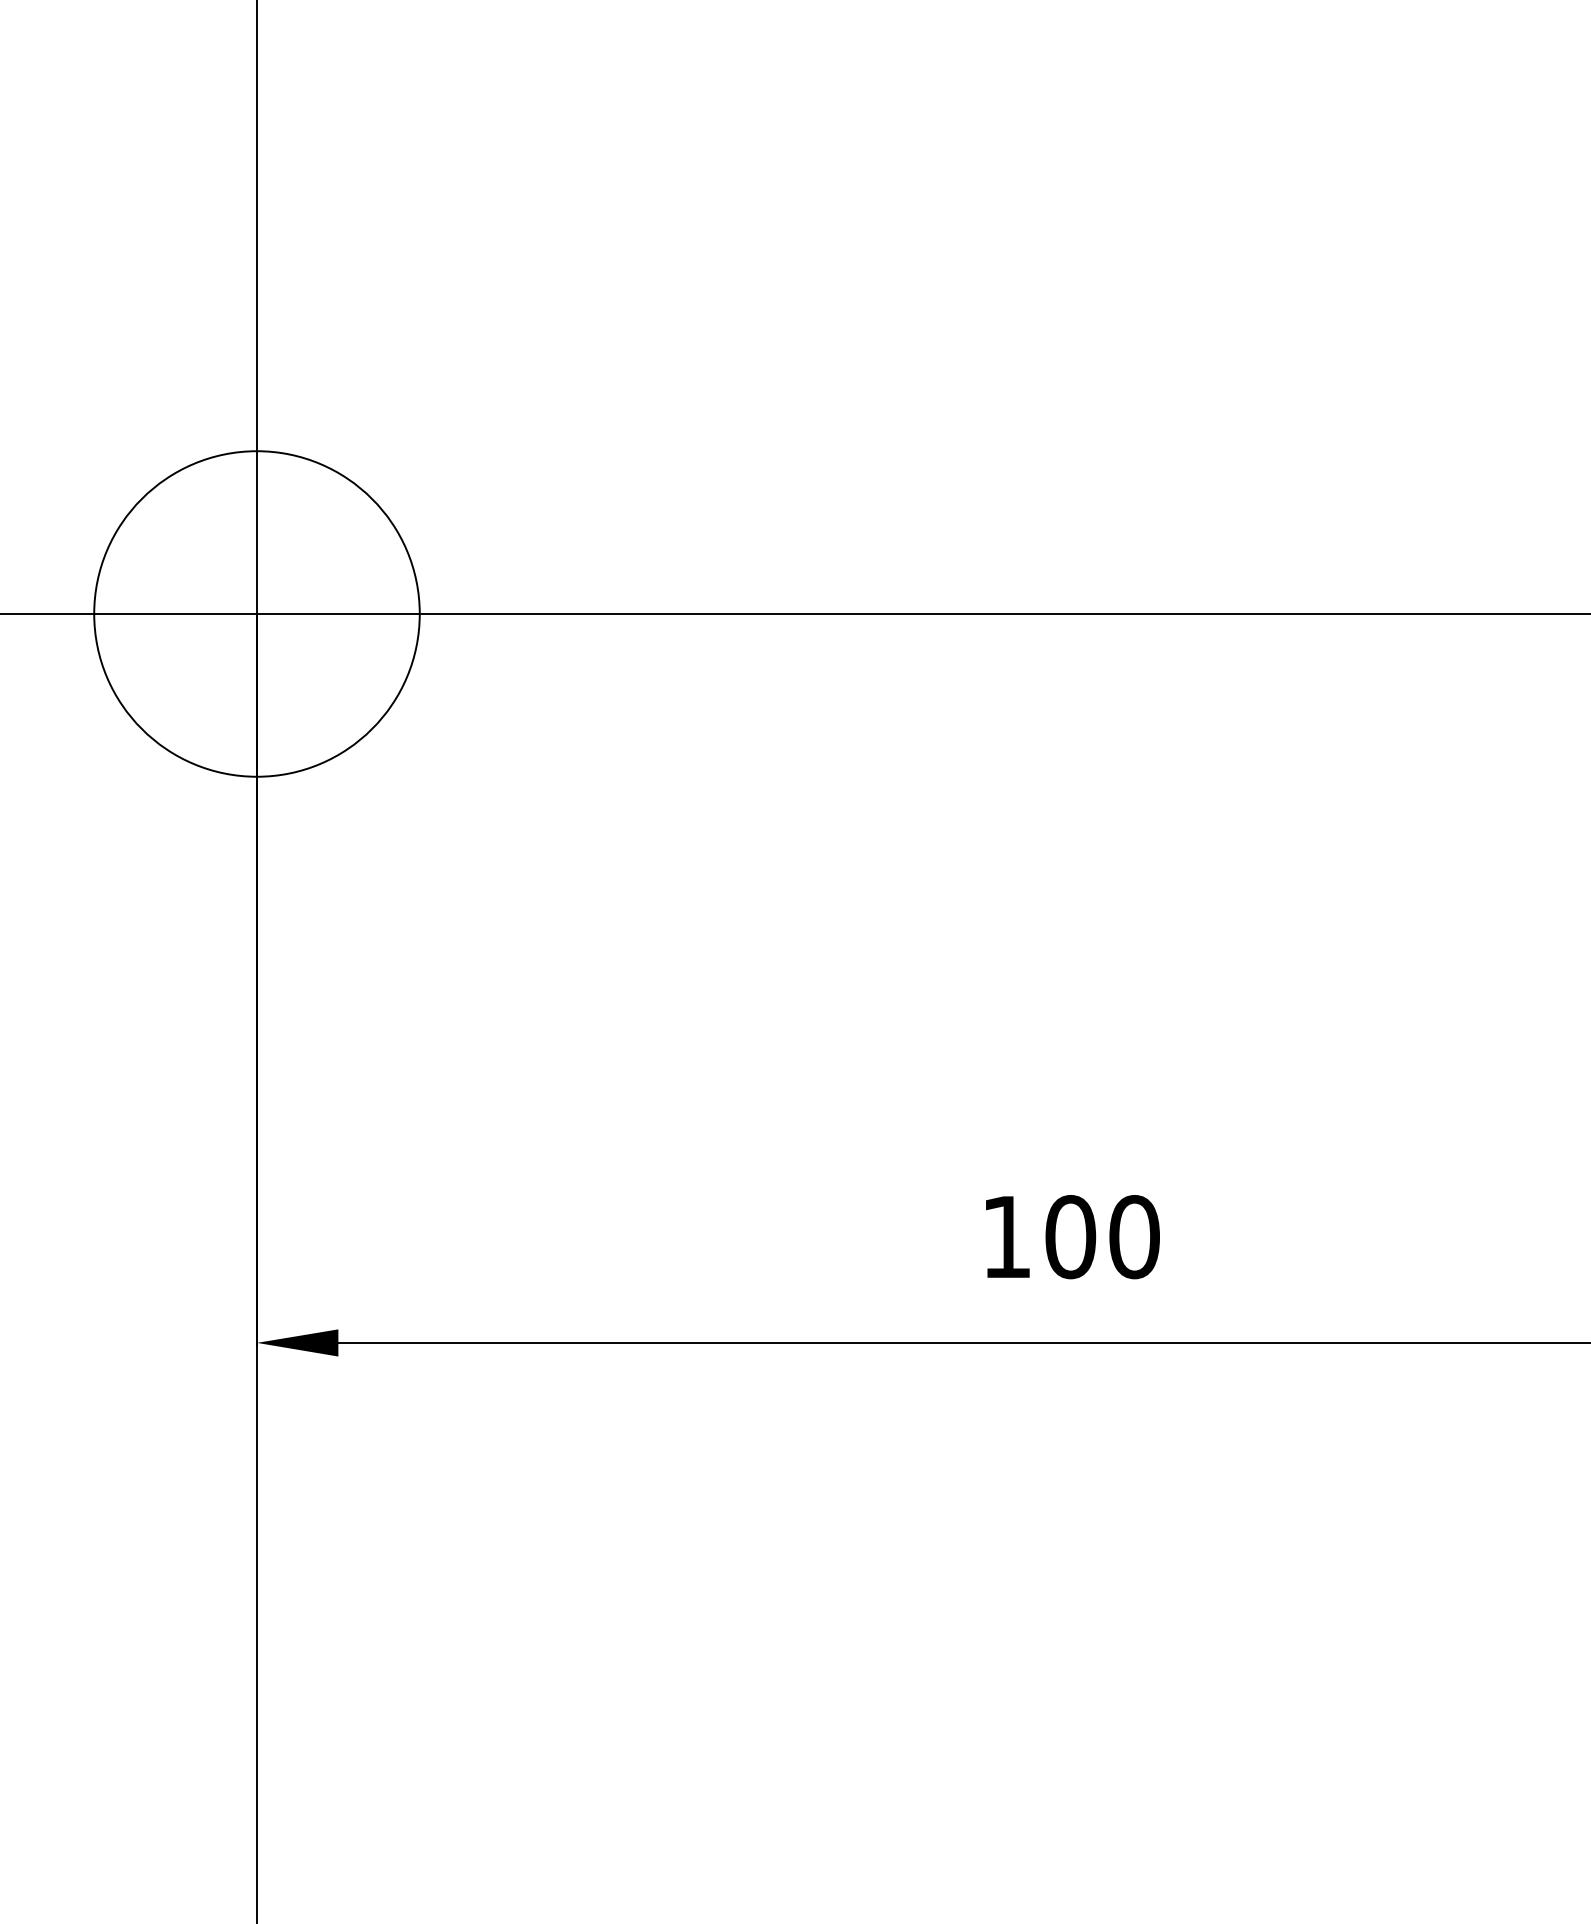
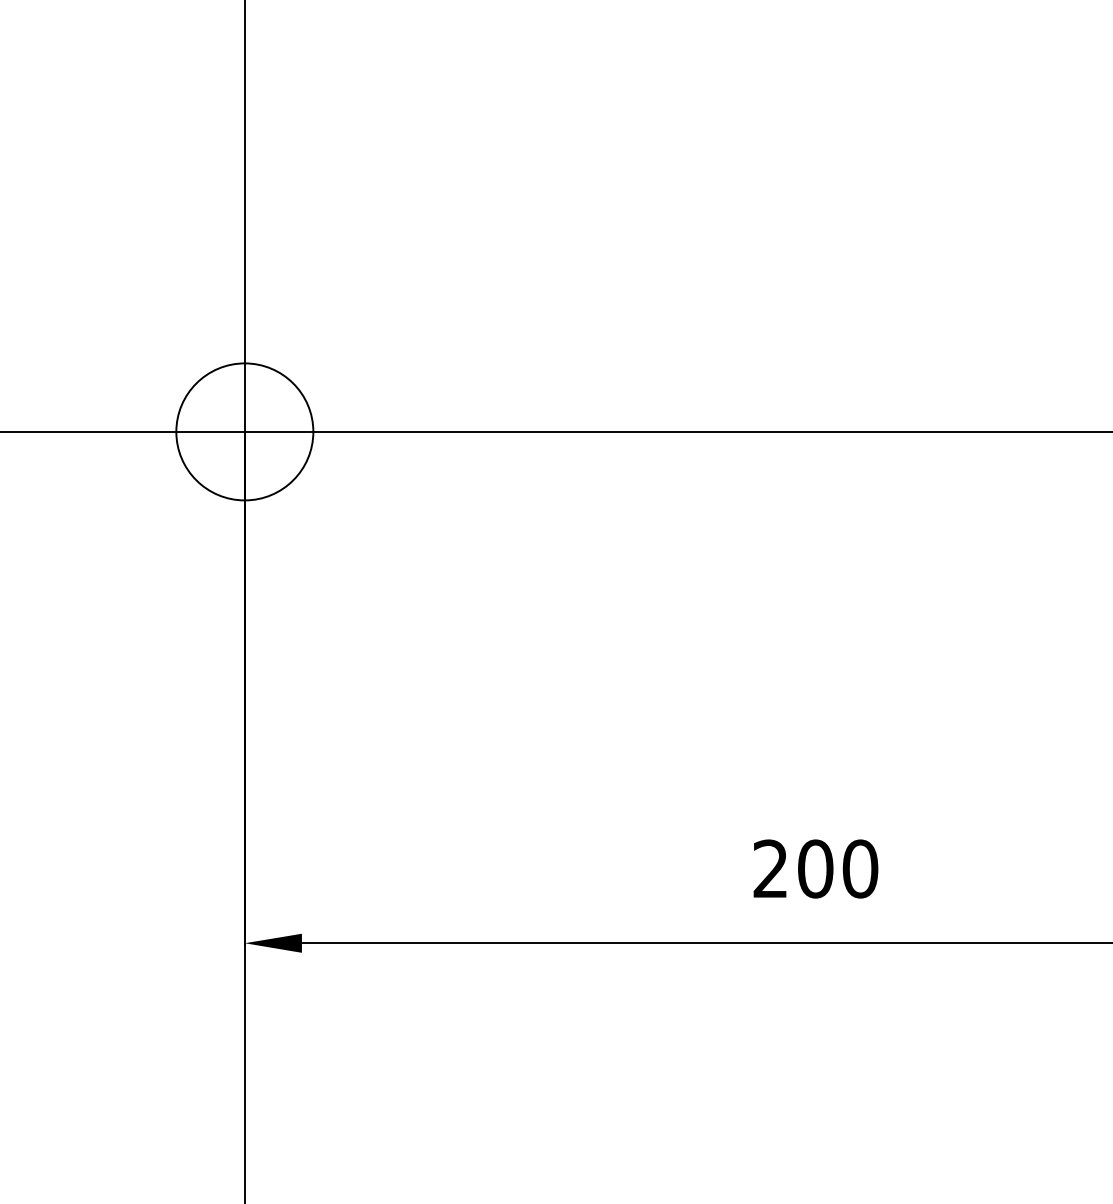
circle: (256, 613) -> (244, 431), size x0.6
text: (1005, 1236) -> (769, 868), 100 -> 200

